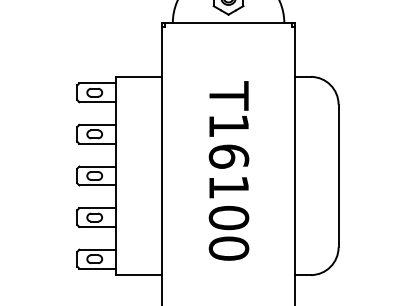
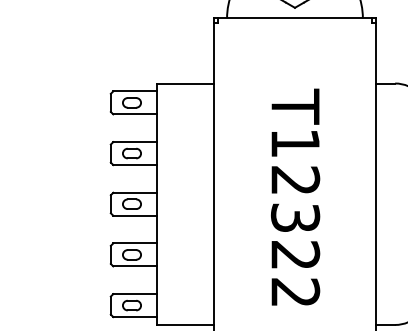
text: (228, 202) -> (294, 236), T16100 -> T12322

